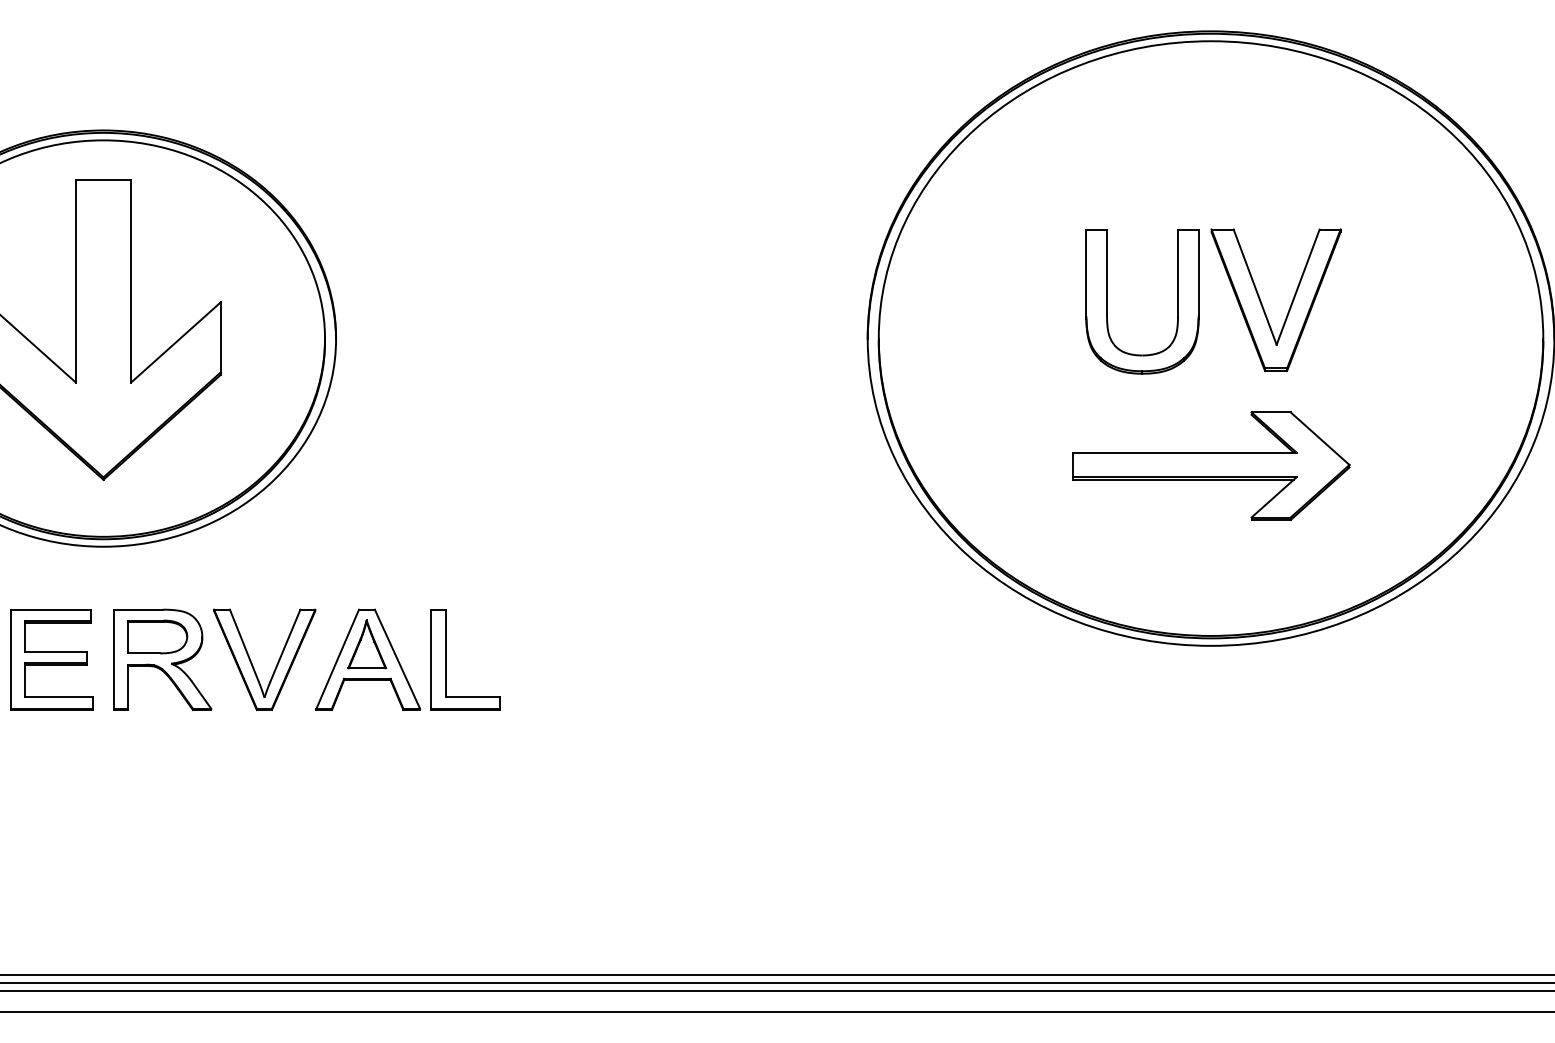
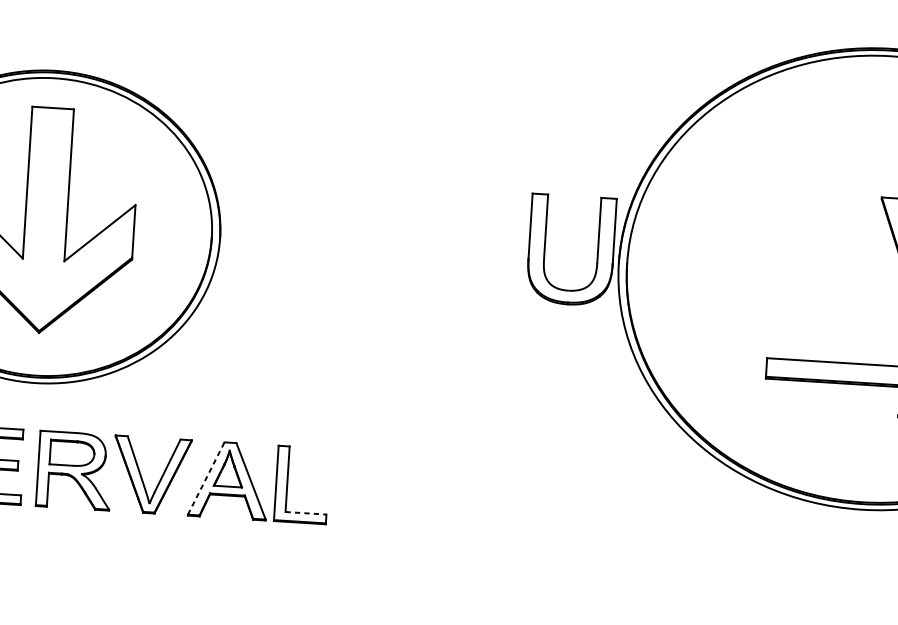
part: (1107, 301) -> (545, 248), moved
line: (337, 659) -> (206, 478), solid -> dashed
line: (473, 697) -> (306, 513), solid -> dashed

